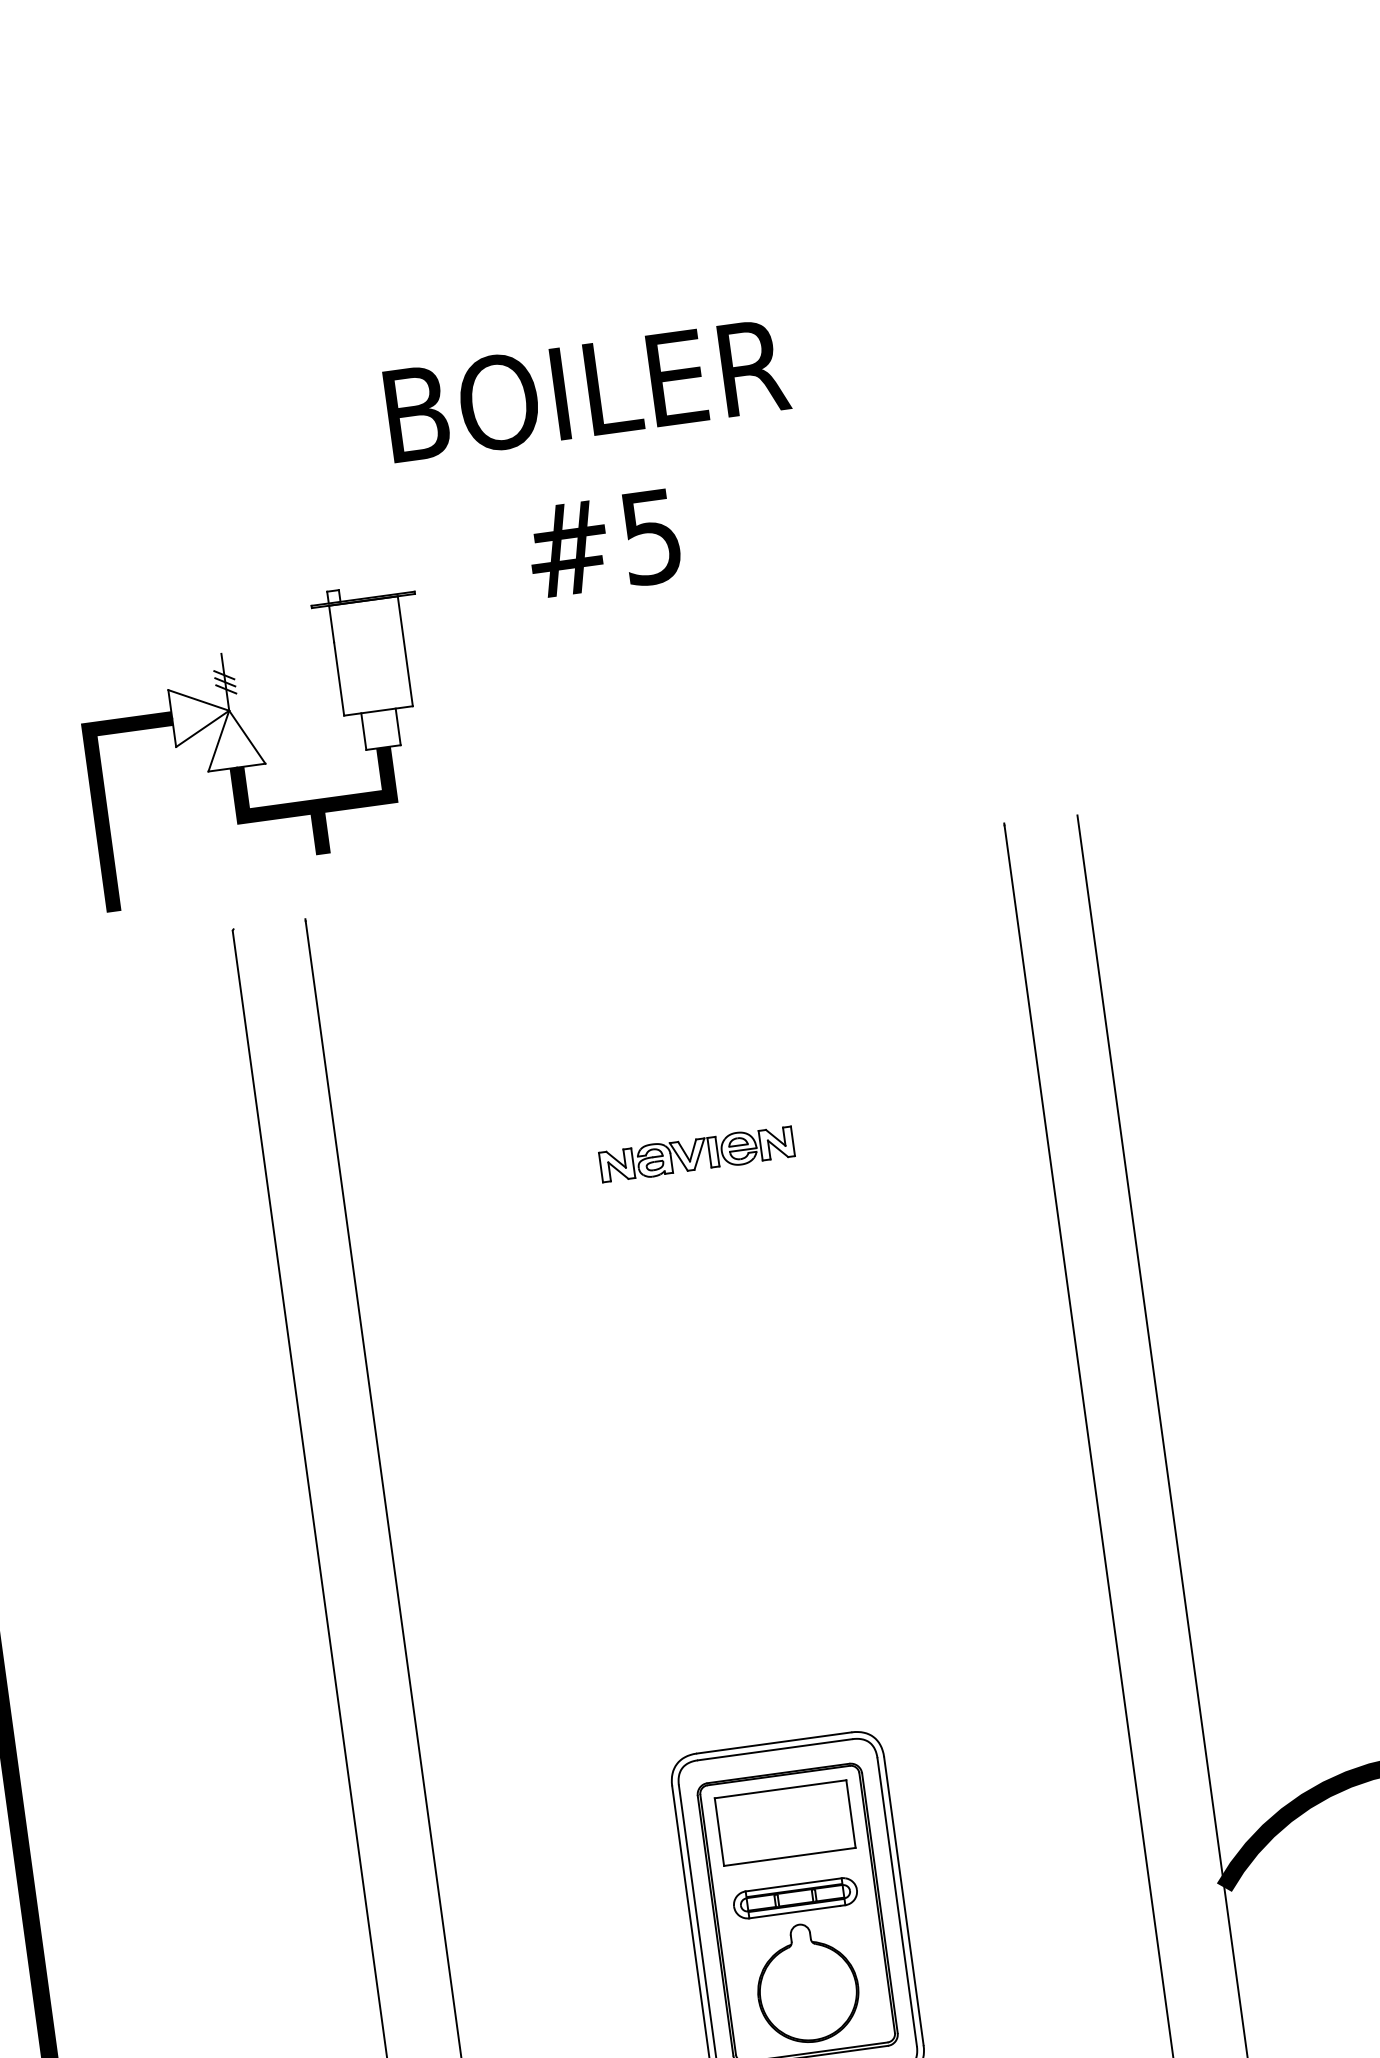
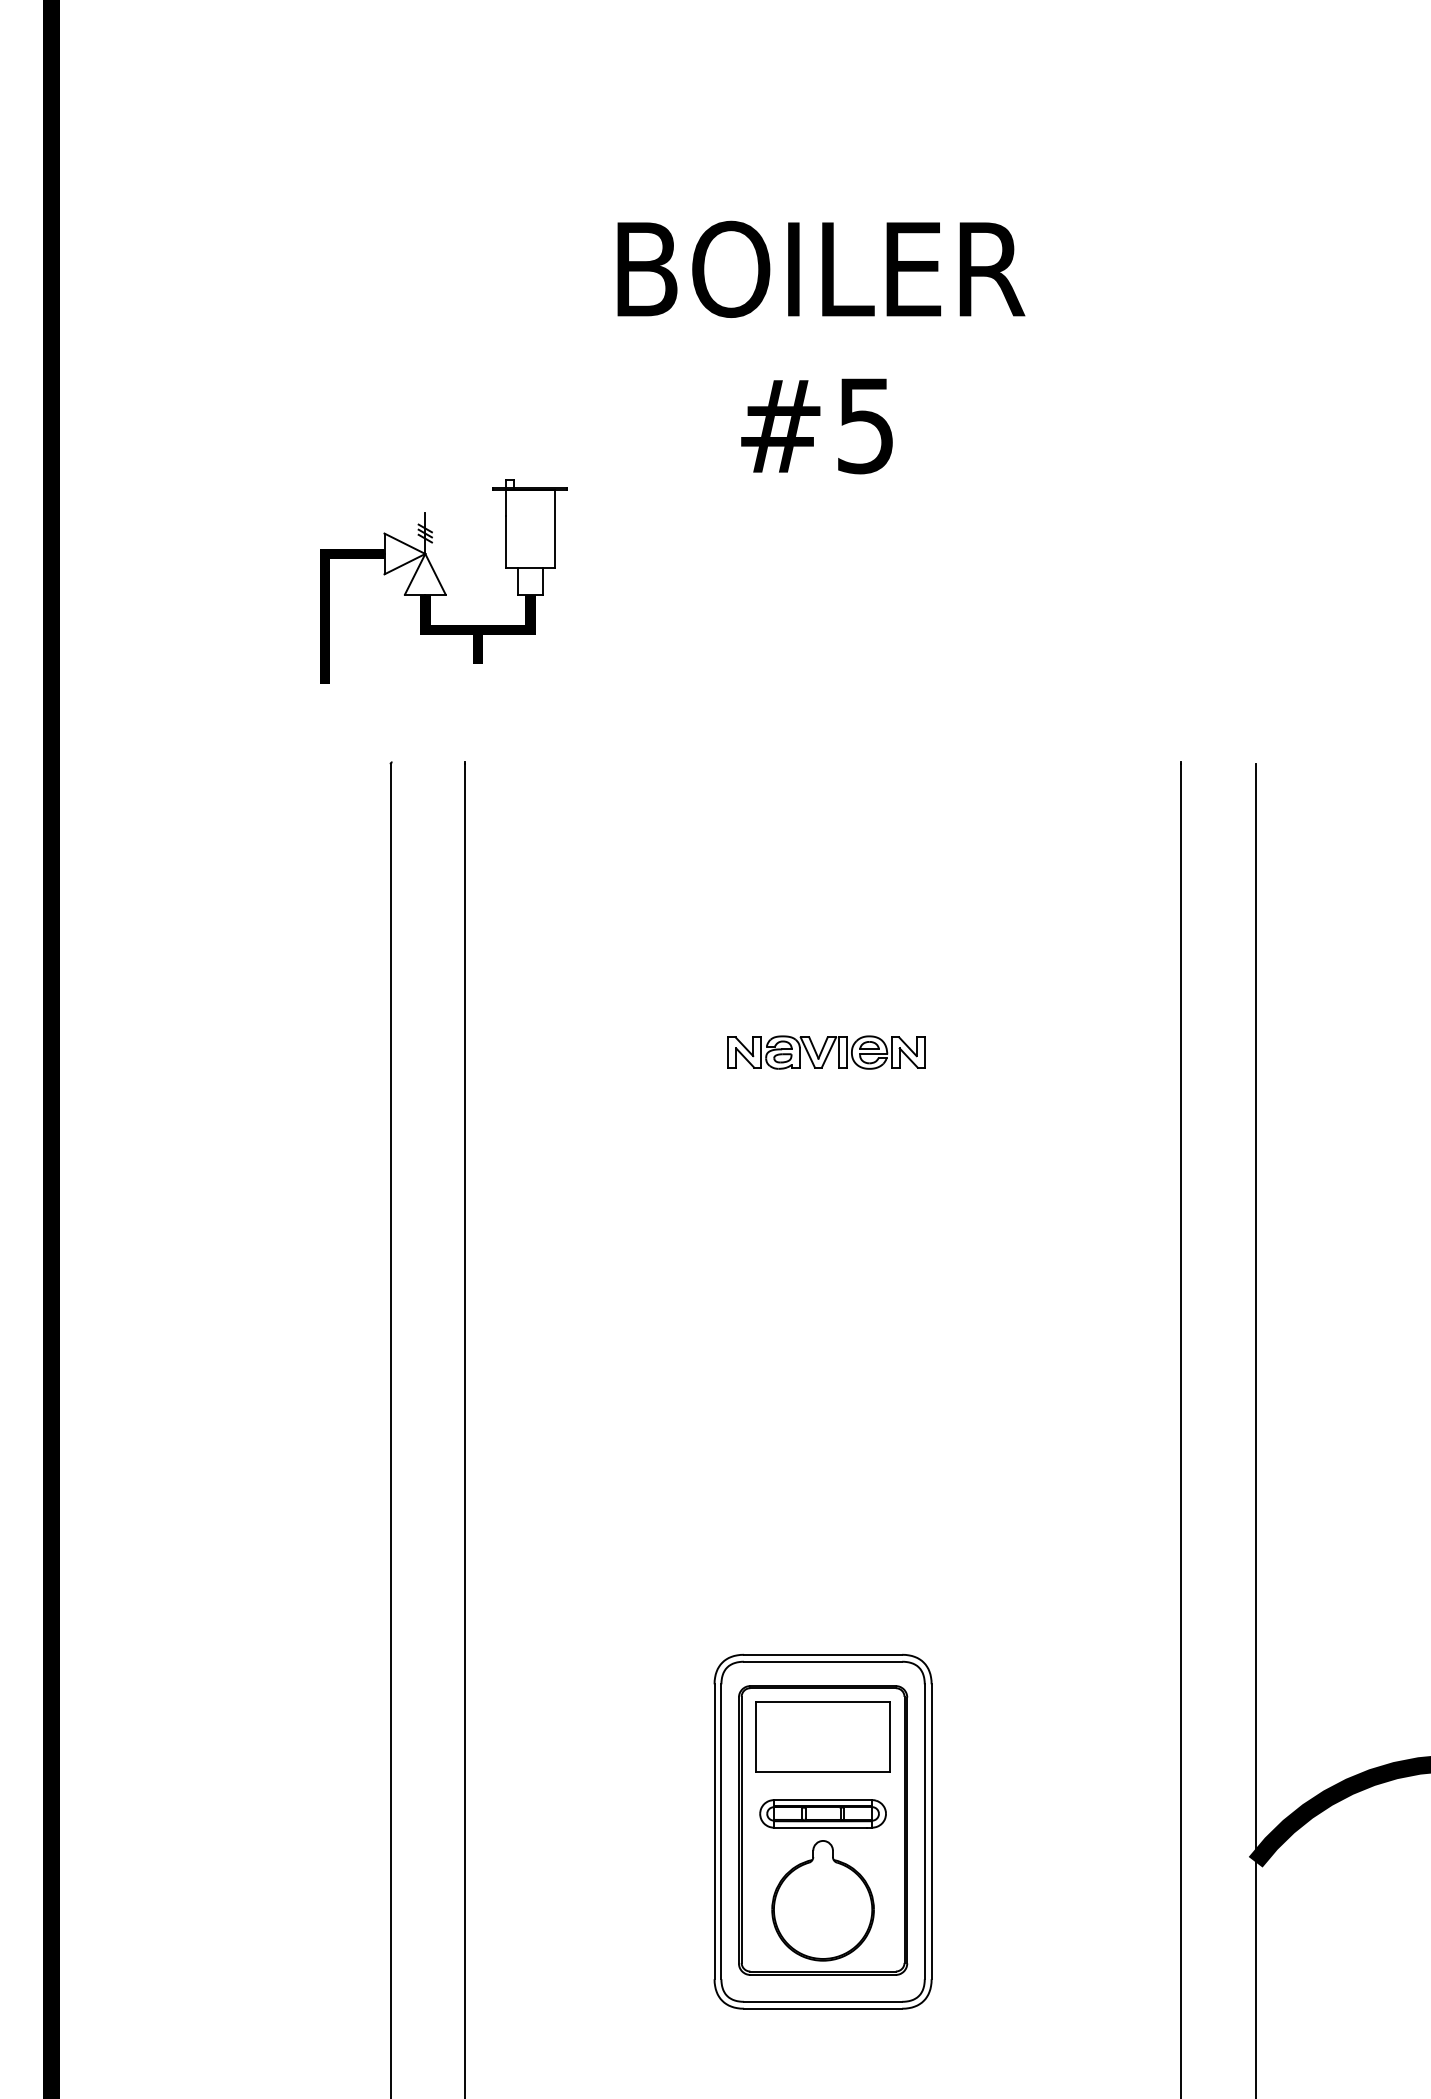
part: (260, 745) -> (443, 581), size x0.7

